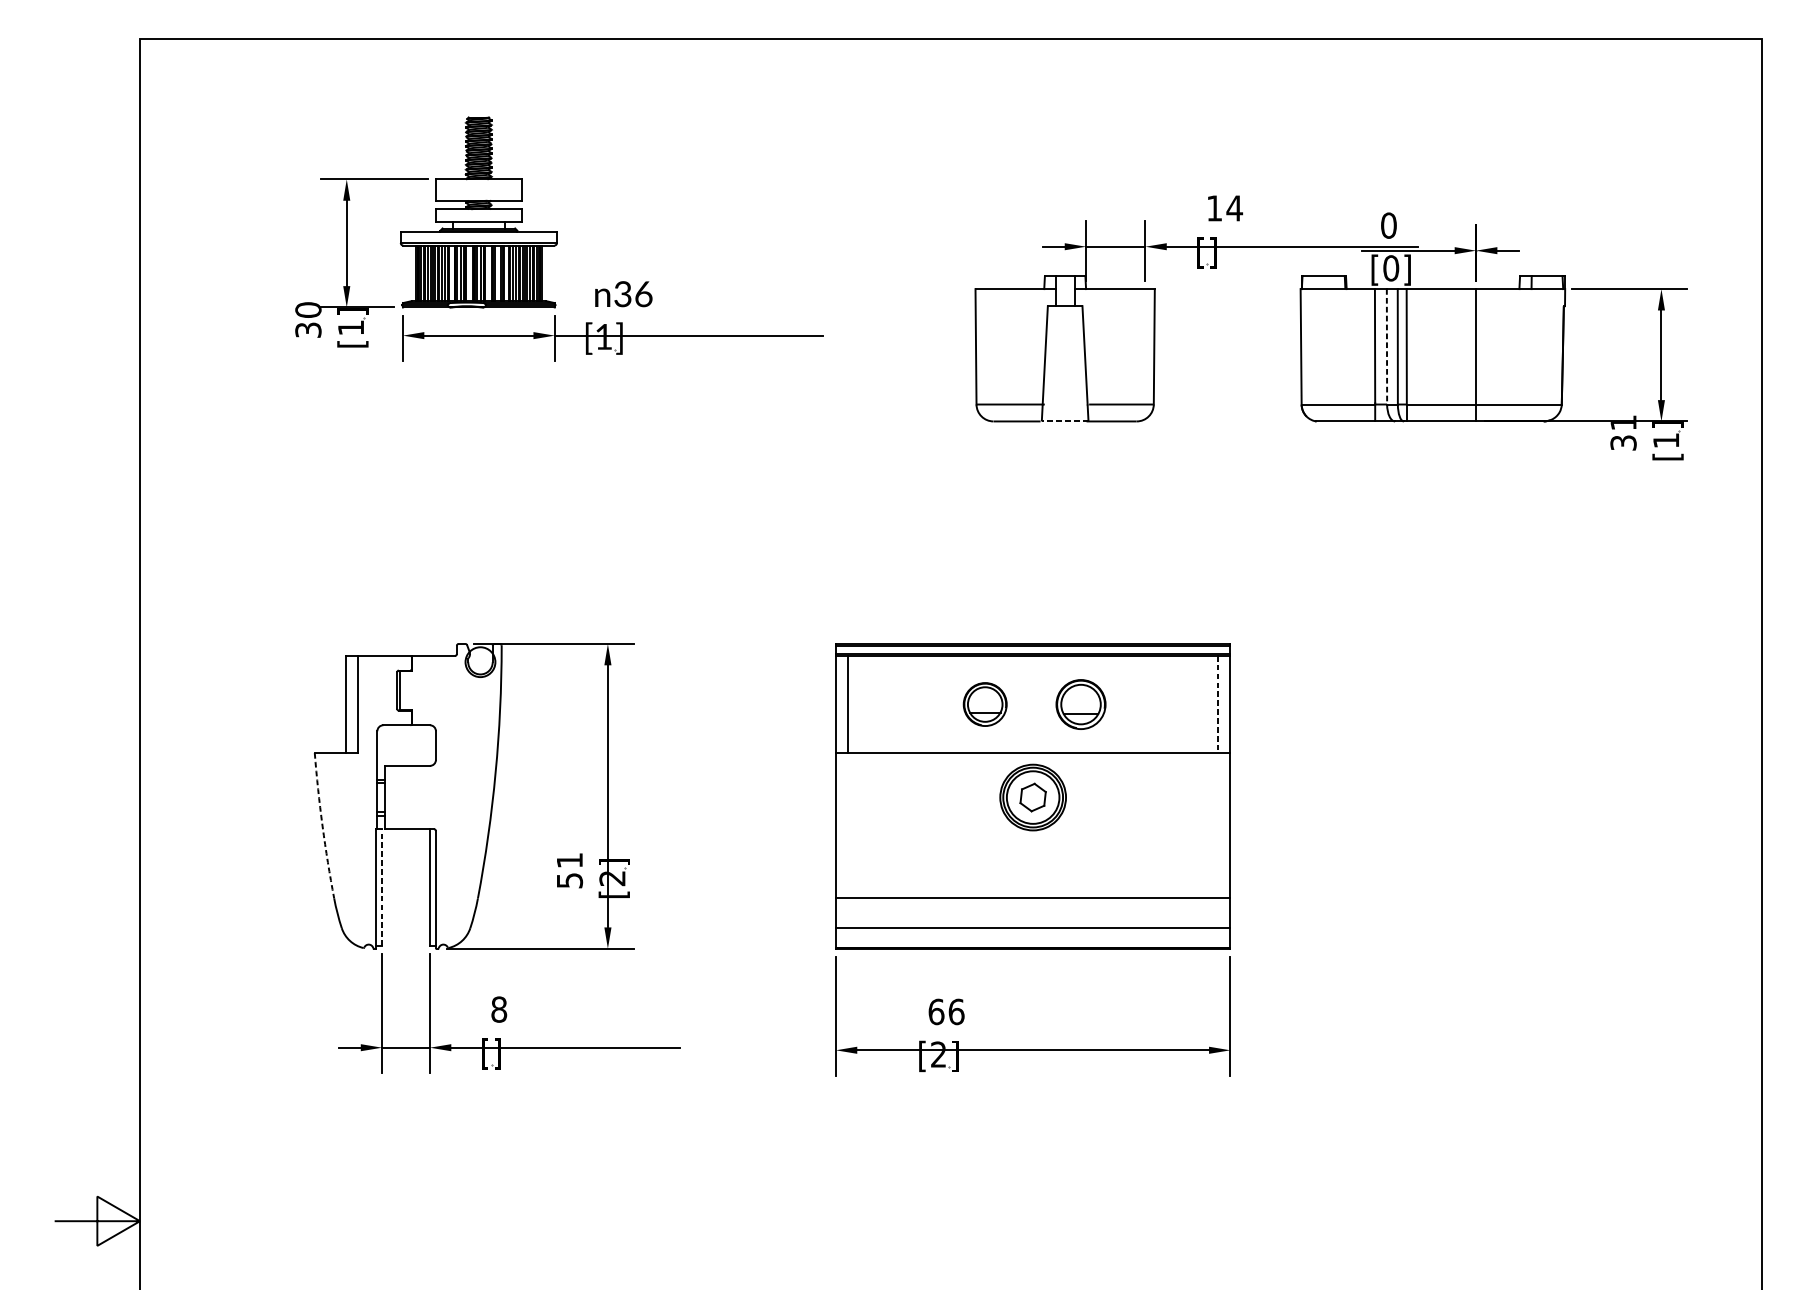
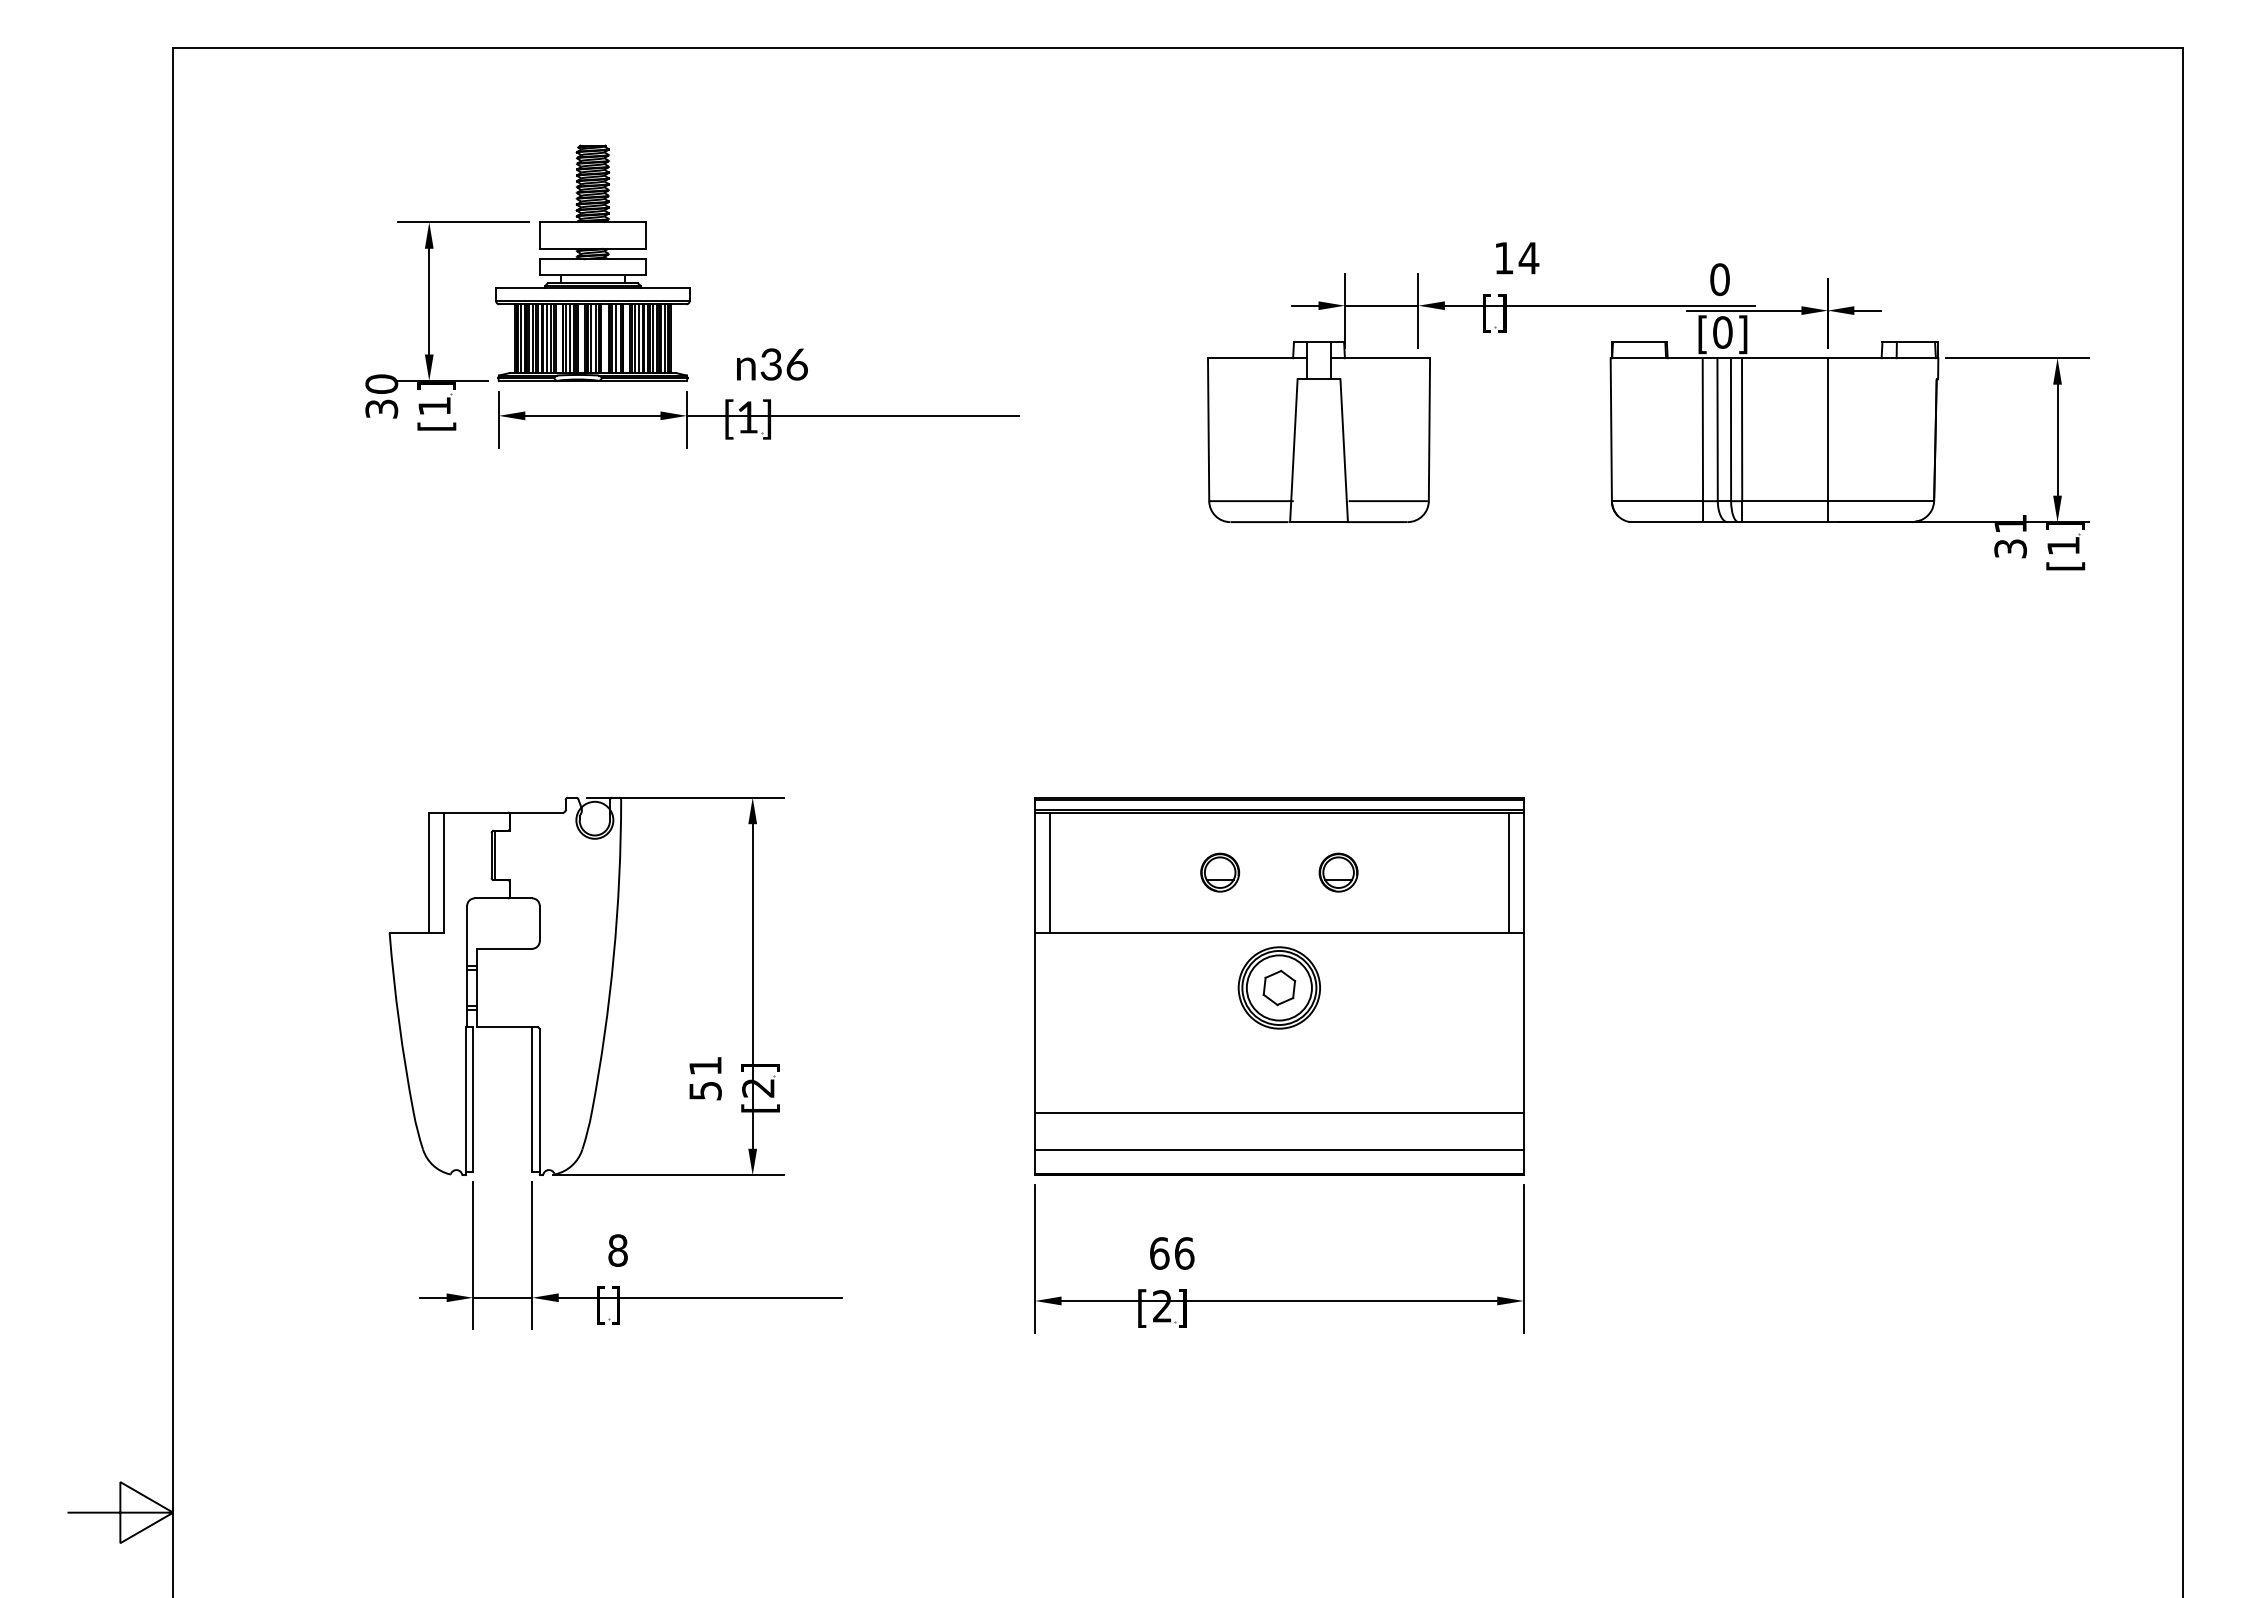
line: (497, 273) -> (615, 338), added
line: (1386, 347) -> (1717, 430), dashed -> solid
line: (1065, 421) -> (1319, 522), dashed -> solid
part: (985, 704) -> (1220, 872), size x0.71
part: (1080, 704) -> (1338, 872), size x0.62
line: (1218, 705) -> (1508, 873), dashed -> solid
arc: (322, 826) -> (399, 1023), dashed -> solid
line: (382, 886) -> (473, 1098), dashed -> solid

